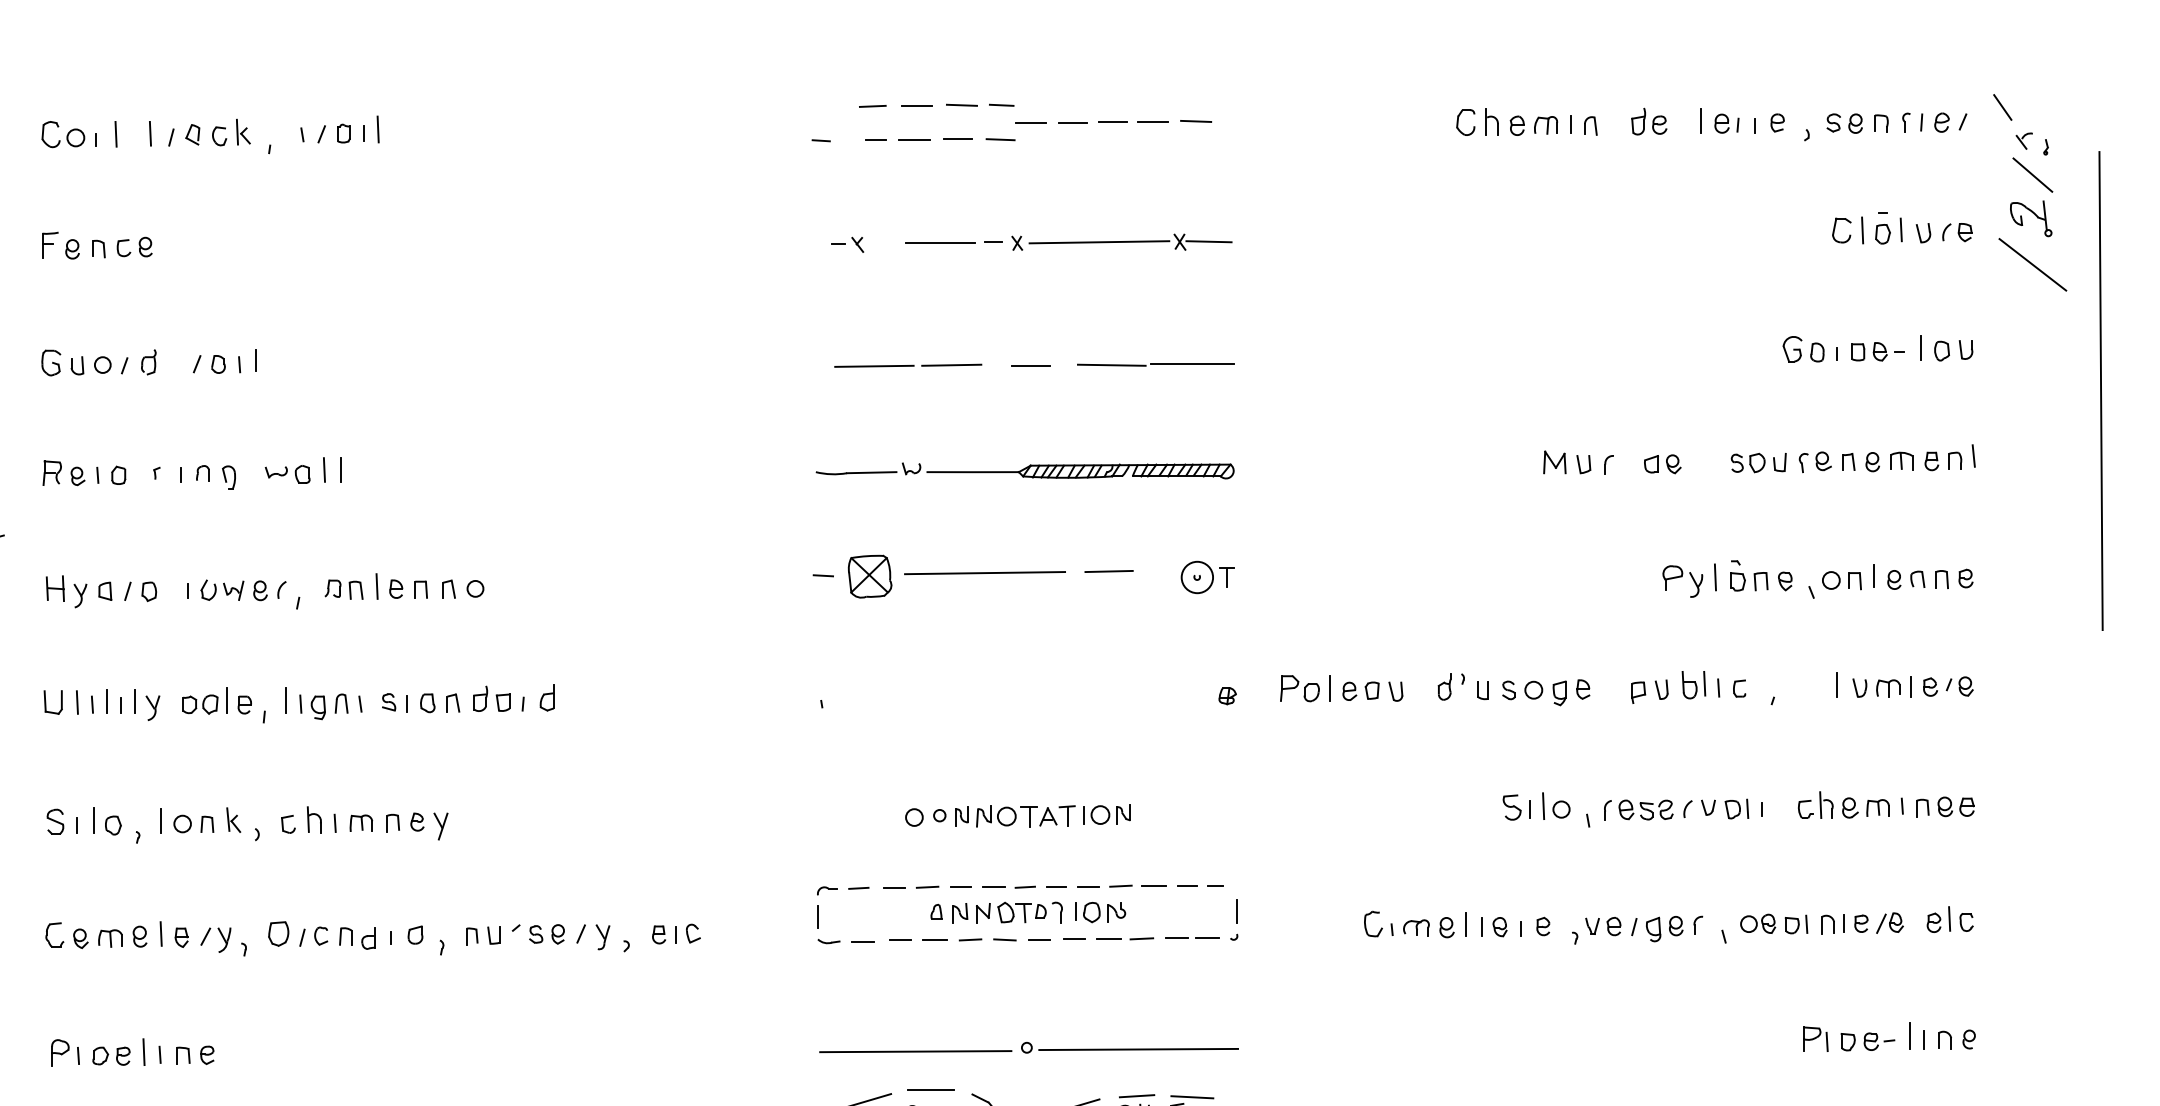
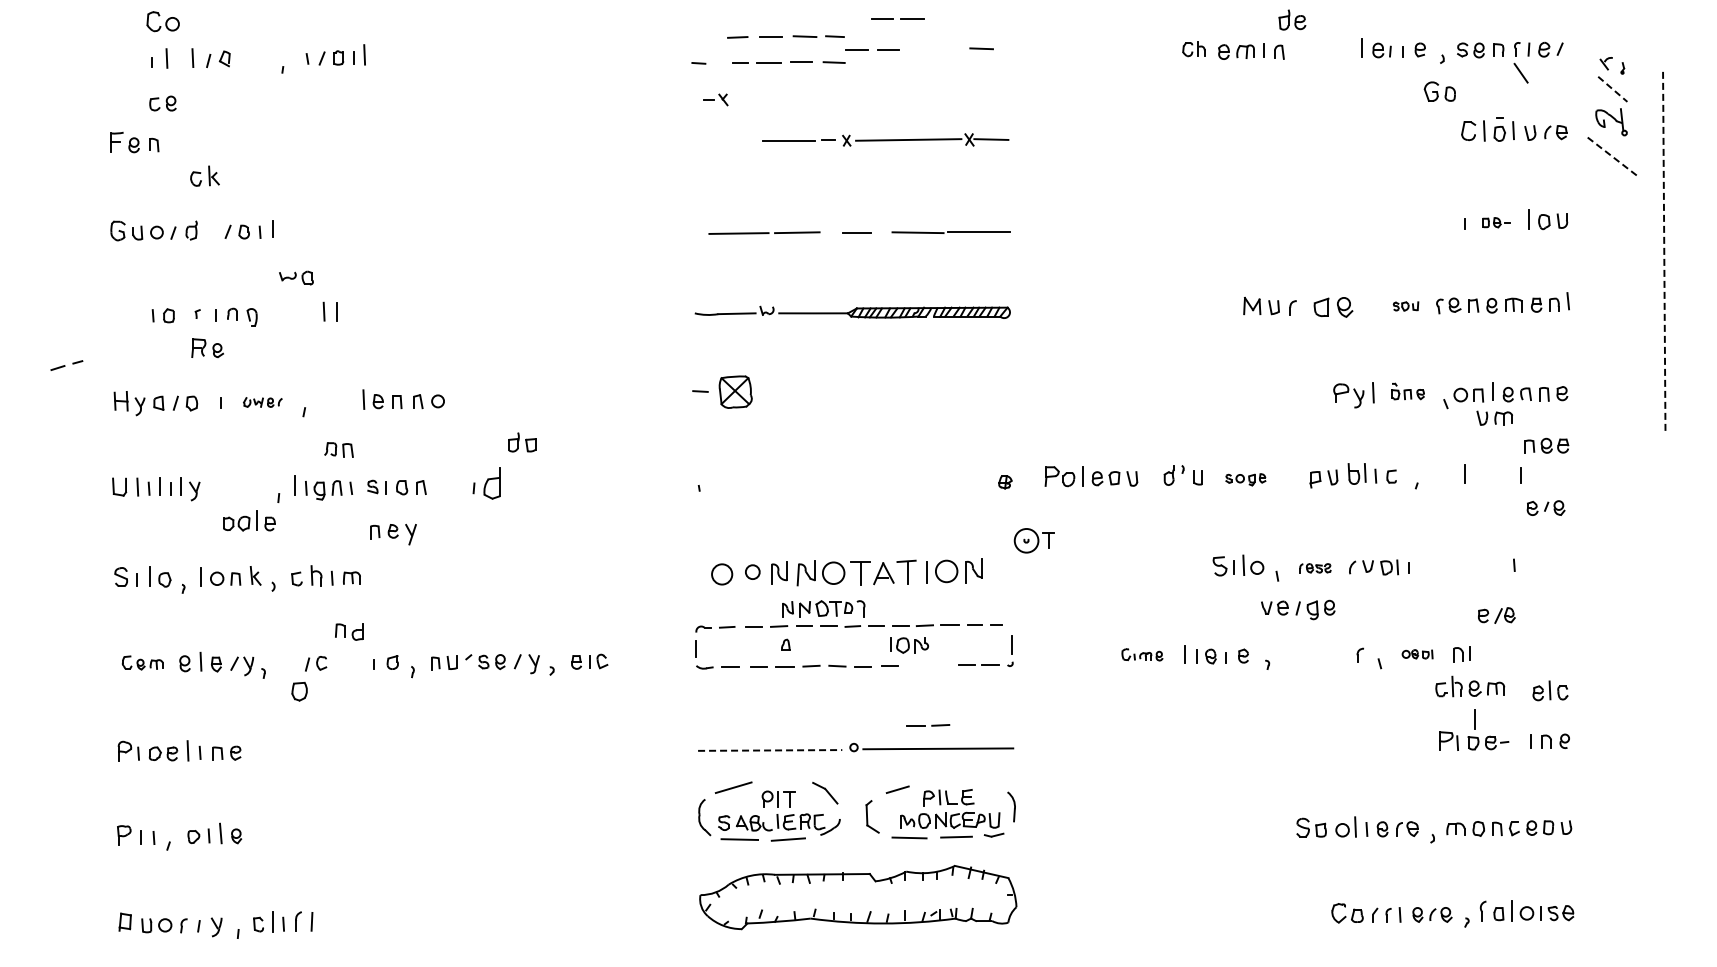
line: (2001, 106) -> (1520, 72), moved
line: (1137, 121) -> (900, 18), moved
part: (1649, 121) -> (1292, 19), moved
part: (1476, 122) -> (1193, 49), size x0.7
part: (230, 131) -> (204, 175), moved
part: (62, 134) -> (162, 21), moved
line: (2033, 175) -> (1613, 89), solid -> dashed
part: (847, 244) -> (715, 99), moved
part: (134, 246) -> (162, 103), moved
line: (2032, 264) -> (1612, 156), solid -> dashed
part: (1803, 349) -> (1439, 91), moved
part: (1878, 351) -> (1496, 222), size x0.7
line: (2101, 391) -> (1664, 252), solid -> dashed
part: (1758, 463) -> (1405, 306), size x0.6
part: (1662, 464) -> (1333, 307), size x1.4
part: (63, 472) -> (207, 347), moved
part: (287, 473) -> (296, 277), moved
line: (1108, 570) -> (915, 387), removed
line: (985, 573) -> (822, 389), removed
part: (1760, 575) -> (1407, 391), size x0.7
part: (1206, 577) -> (1033, 540), moved
part: (343, 589) -> (338, 449), moved
part: (242, 590) -> (262, 402), size x0.6
part: (1947, 685) -> (1545, 507), moved
part: (1876, 687) -> (1494, 417), moved
part: (1545, 692) -> (1245, 479), size x0.6
part: (546, 697) -> (491, 483), size x1.6
part: (491, 699) -> (522, 442), moved
part: (217, 700) -> (249, 520), moved
part: (1844, 805) -> (1470, 686), moved
part: (1944, 806) -> (1546, 445), moved
part: (1638, 810) -> (1315, 568), size x0.6
part: (1018, 815) -> (847, 572), size x1.6
part: (417, 826) -> (393, 534), moved
part: (1007, 912) -> (823, 608), moved
part: (1950, 919) -> (1550, 690), moved
part: (1878, 923) -> (1496, 615), moved
part: (1409, 924) -> (1142, 654), size x0.6
part: (1773, 924) -> (1417, 654), size x0.6
part: (1634, 928) -> (1298, 609), moved
part: (278, 933) -> (299, 691), moved
part: (83, 935) -> (142, 662), size x0.7
part: (358, 937) -> (349, 631), moved
line: (1121, 938) -> (925, 725), moved
line: (1909, 1035) -> (1474, 719), moved
line: (916, 1051) -> (770, 750), solid -> dashed
line: (930, 1090) -> (781, 779), removed
line: (1137, 1095) -> (937, 783), removed
line: (1191, 1096) -> (978, 784), removed

